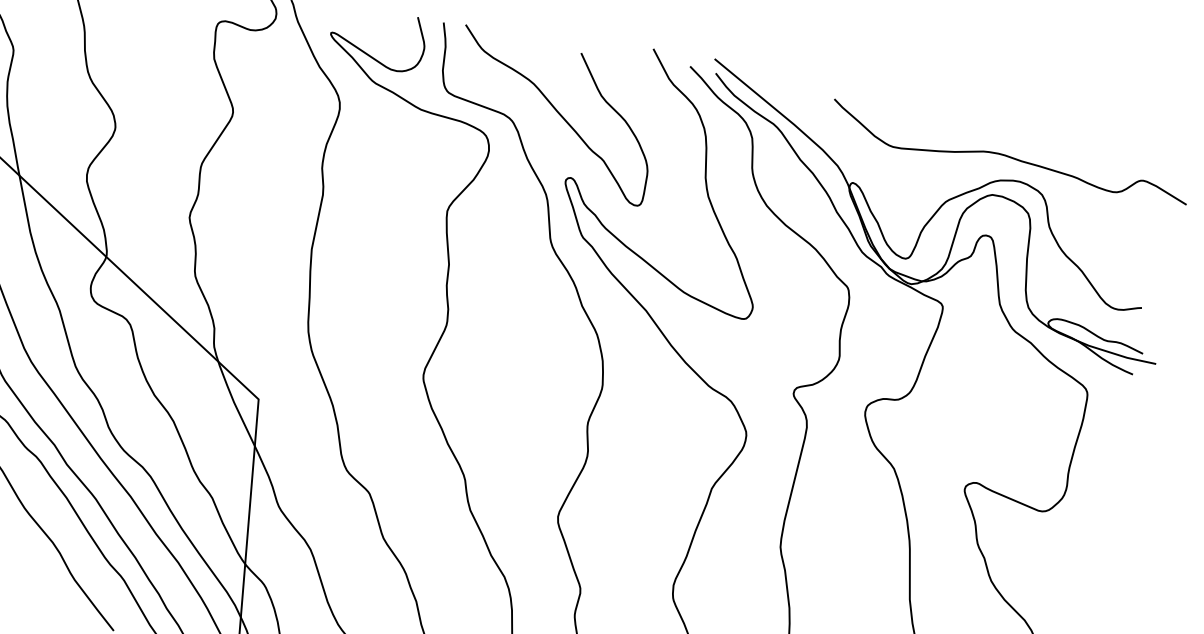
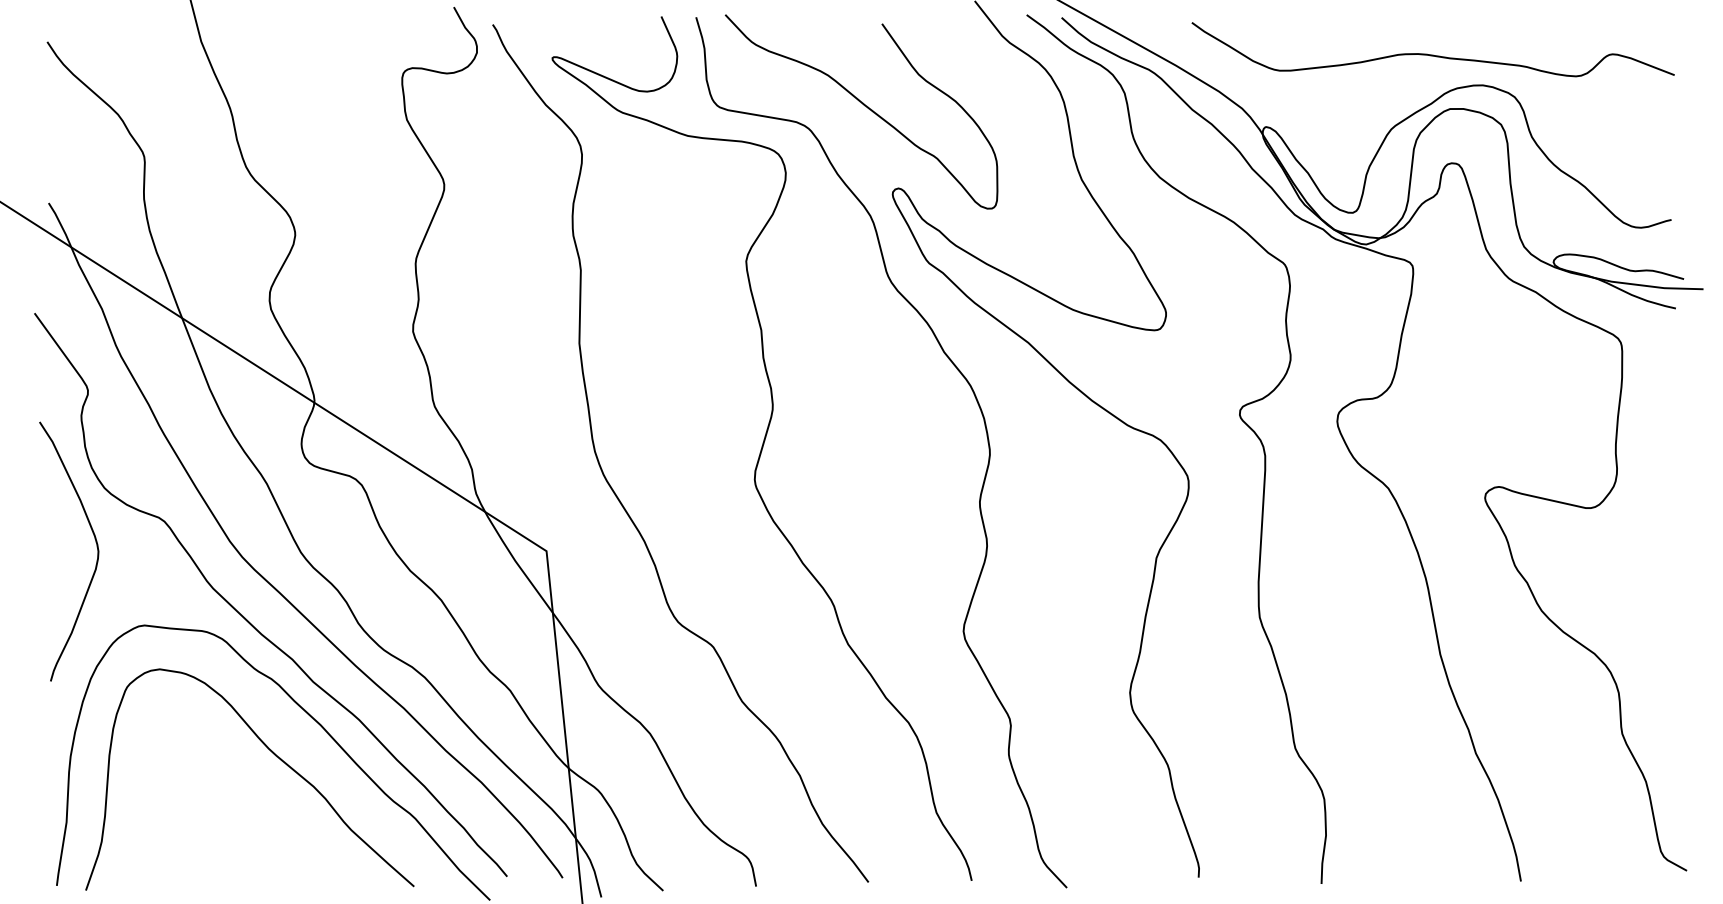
curve: (1009, 156) -> (1432, 54), moved

